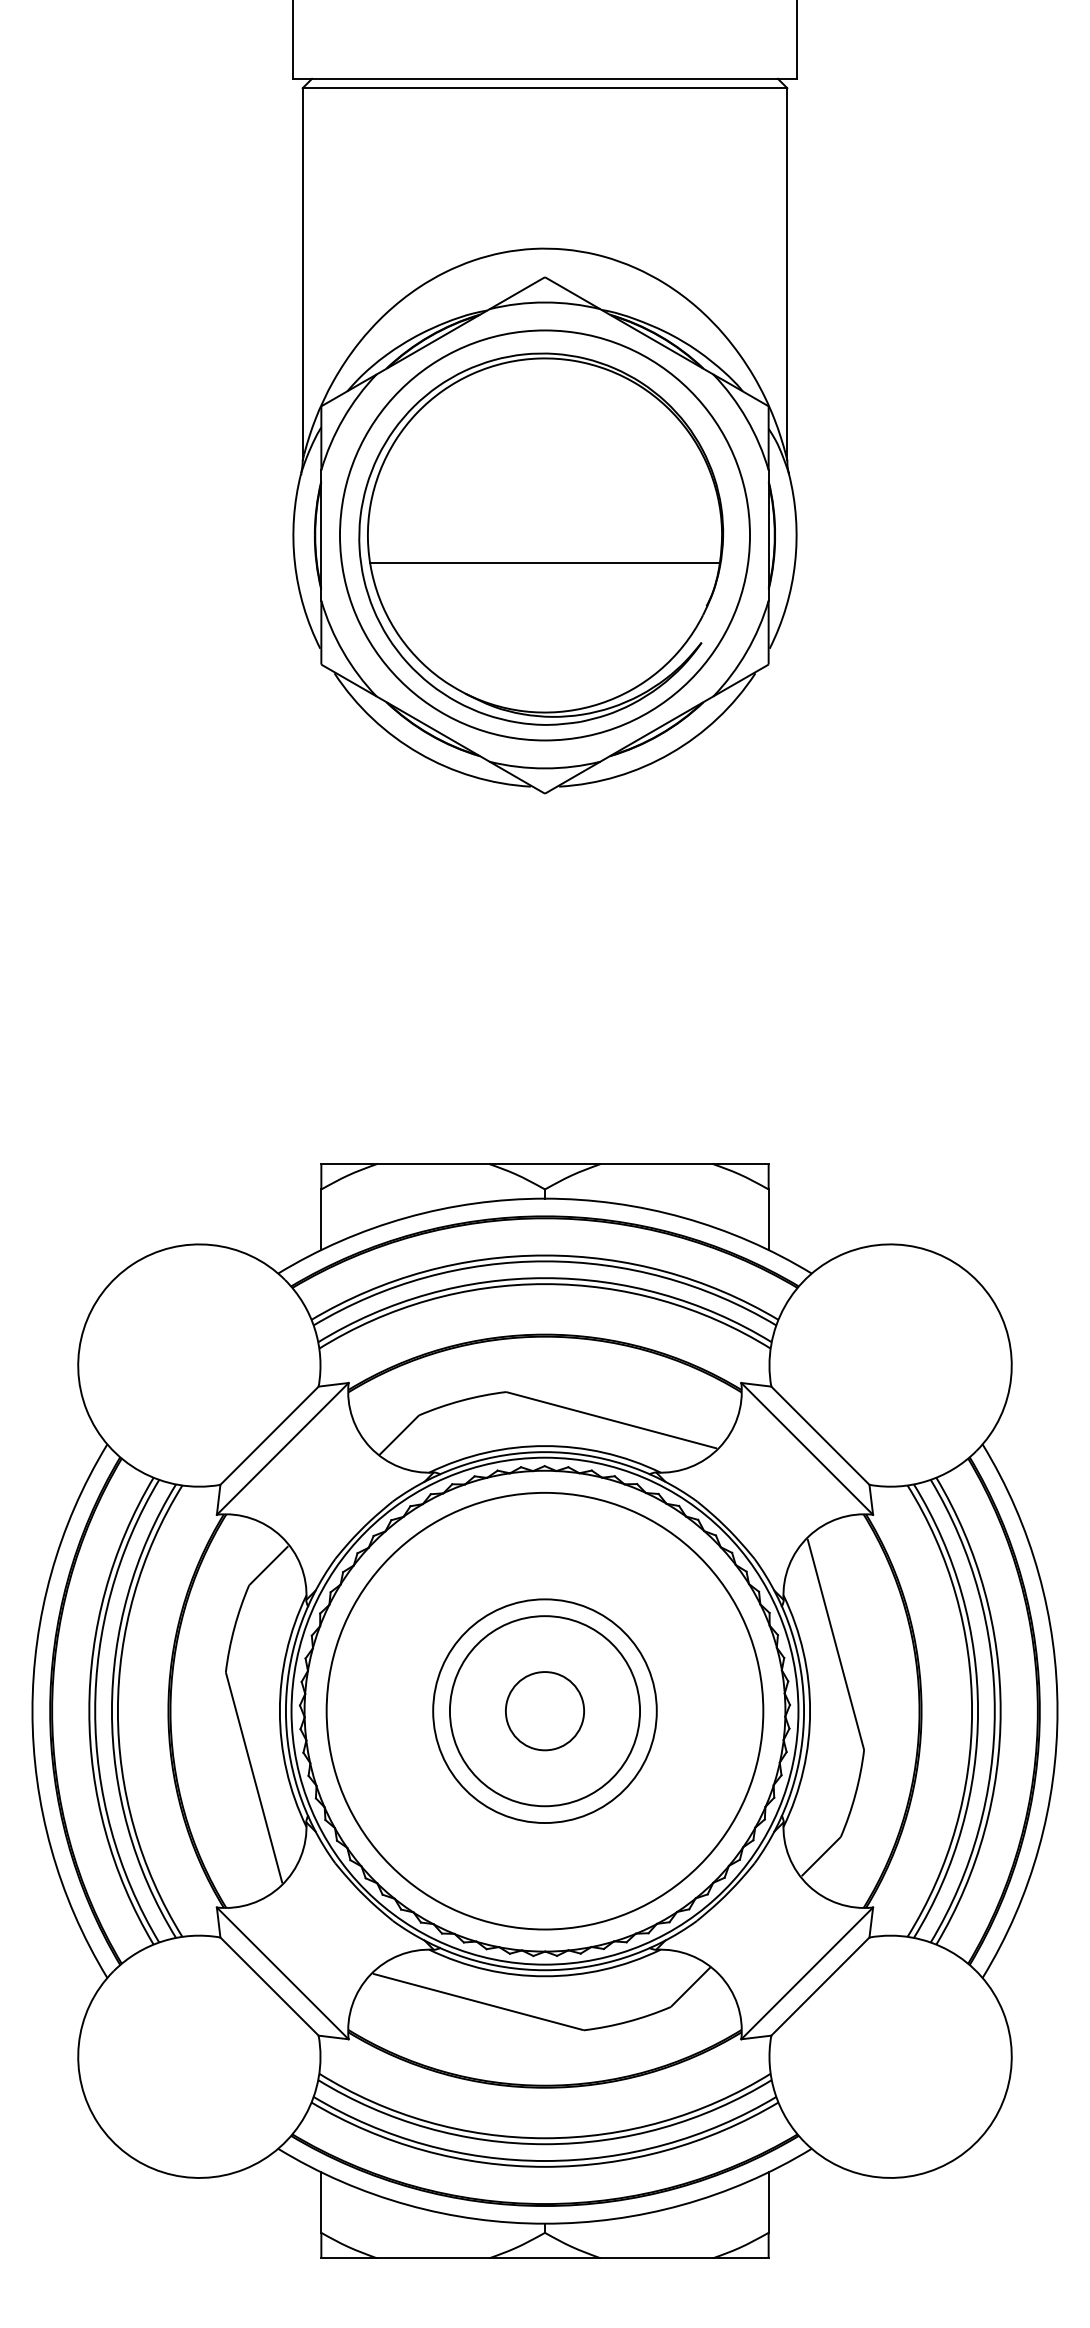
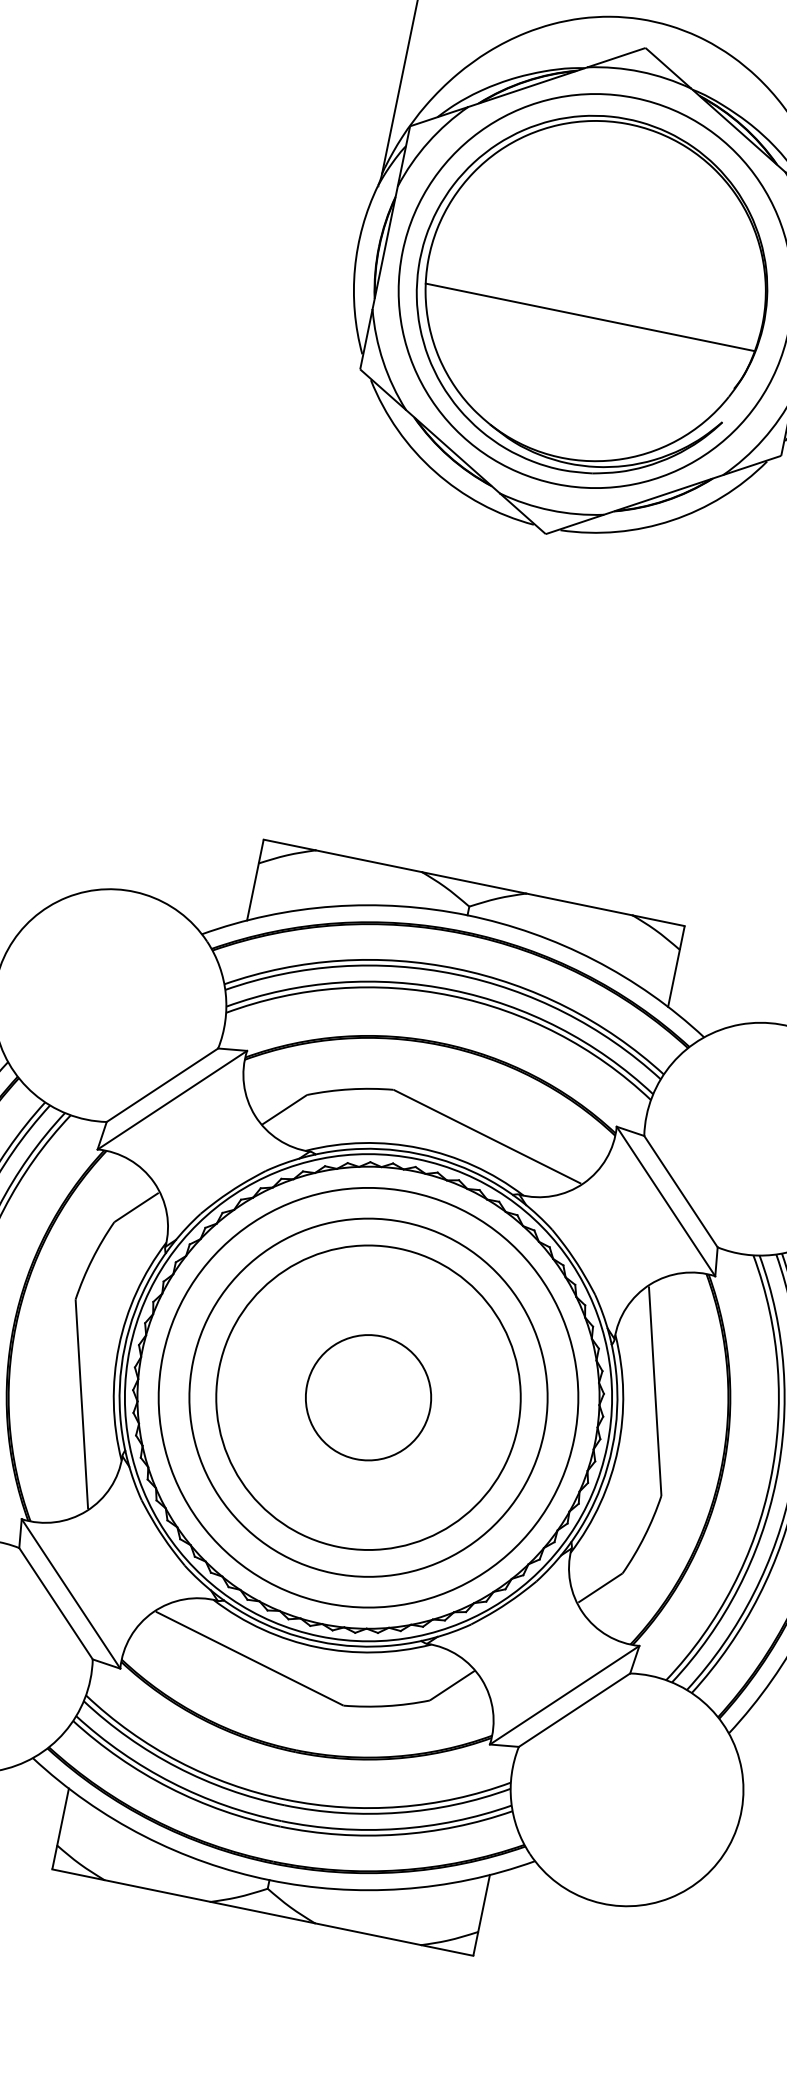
circle: (544, 1710) -> (368, 1397), size x1.67
circle: (544, 1710) -> (368, 1397), size x1.67
circle: (544, 1710) -> (368, 1397), size x1.67

